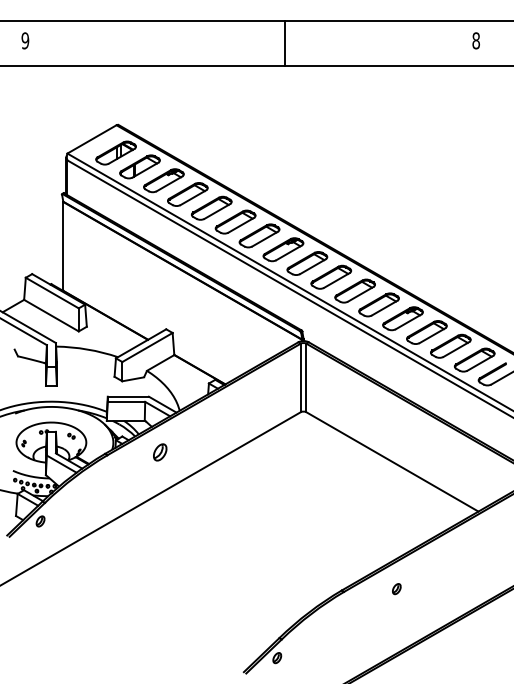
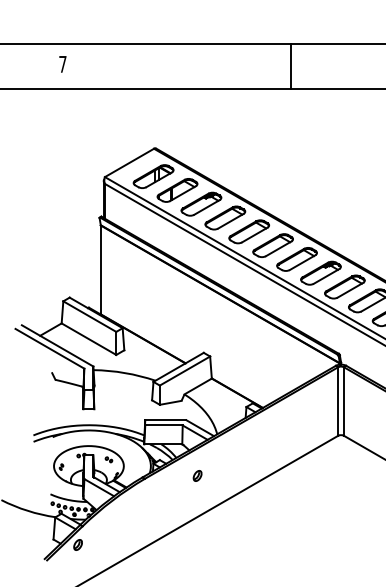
text: (25, 40) -> (63, 64), 9 -> 7
line: (285, 42) -> (291, 66), moved
part: (159, 452) -> (197, 476), size x0.62

